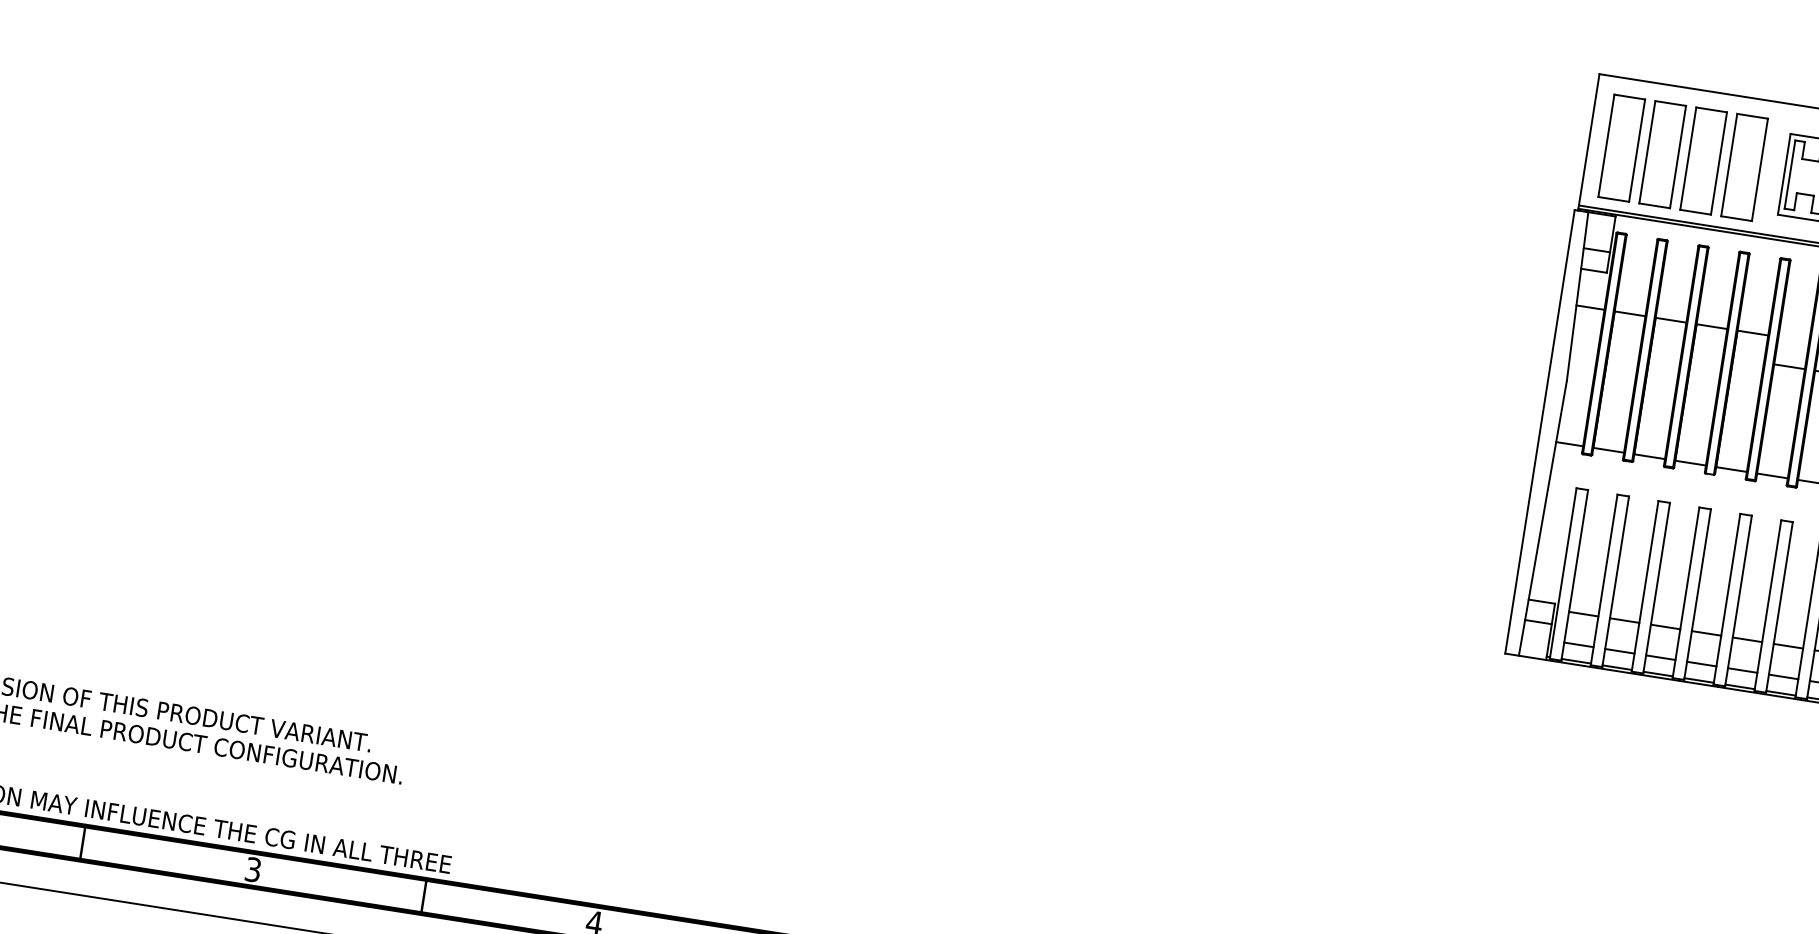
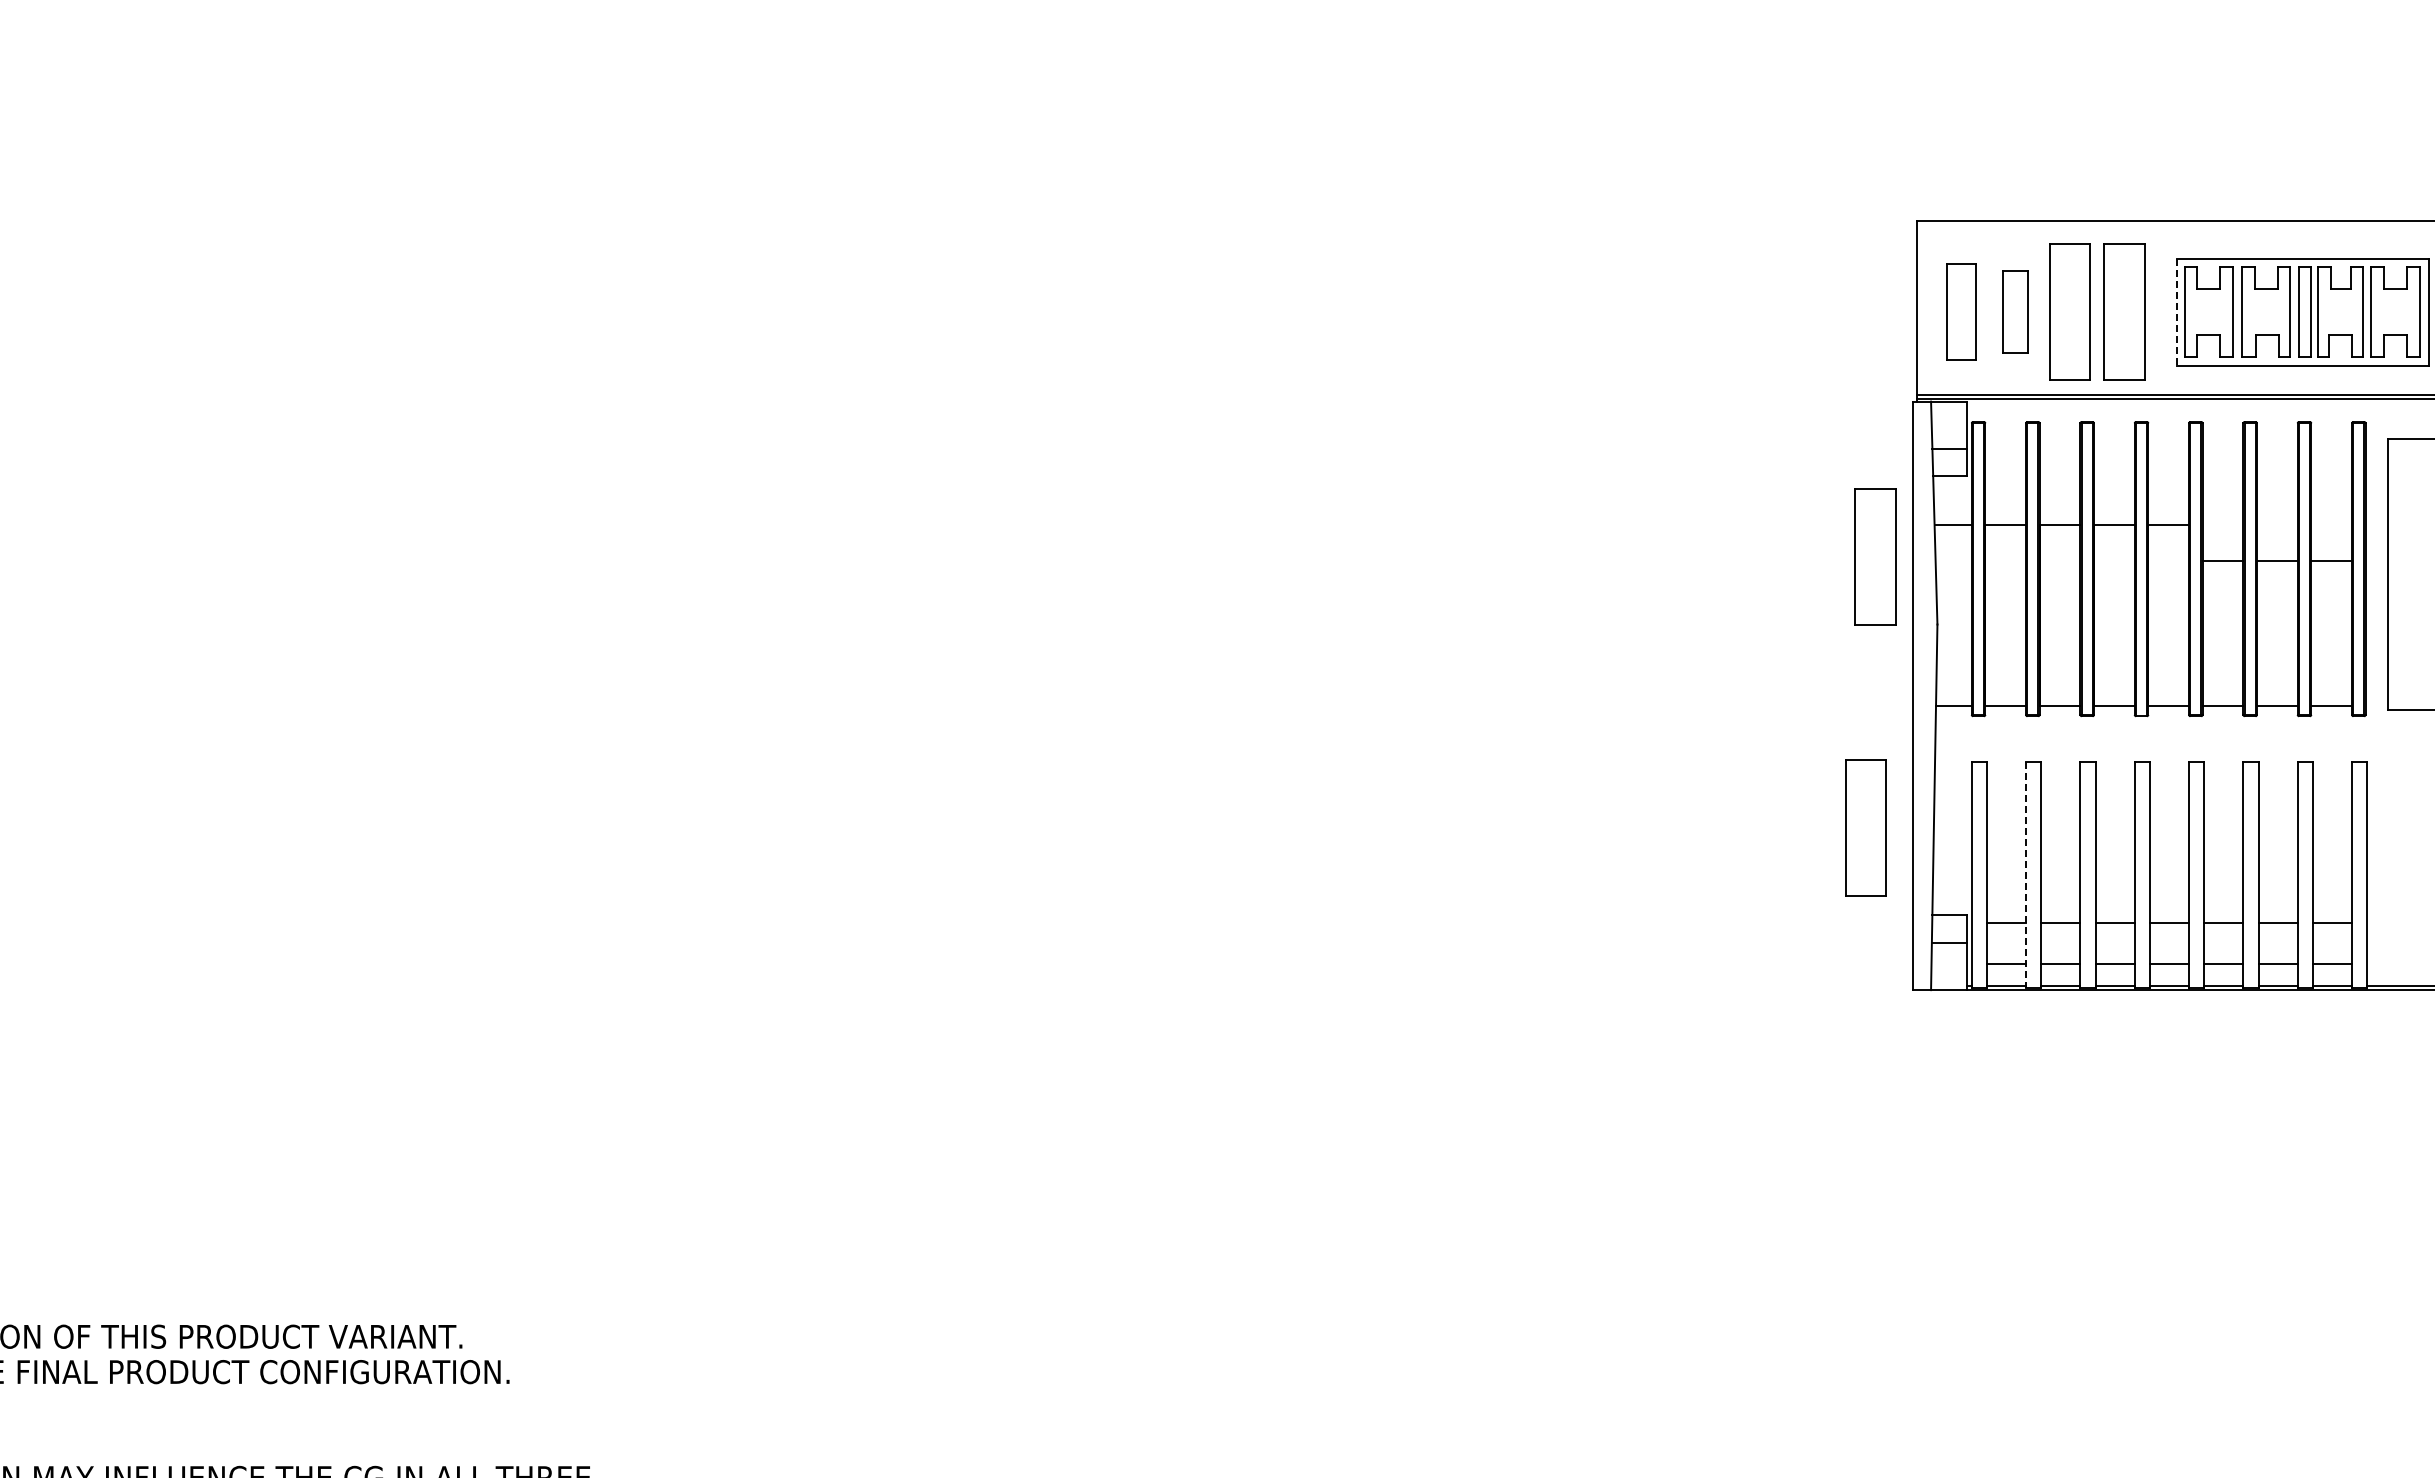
part: (1621, 147) -> (1961, 311), size x0.7
part: (1662, 154) -> (2015, 311), size x0.6
line: (1784, 174) -> (2177, 312), solid -> dashed
part: (1528, 322) -> (1875, 556), added
part: (1488, 525) -> (1865, 827), added
line: (1604, 580) -> (2026, 875), solid -> dashed

